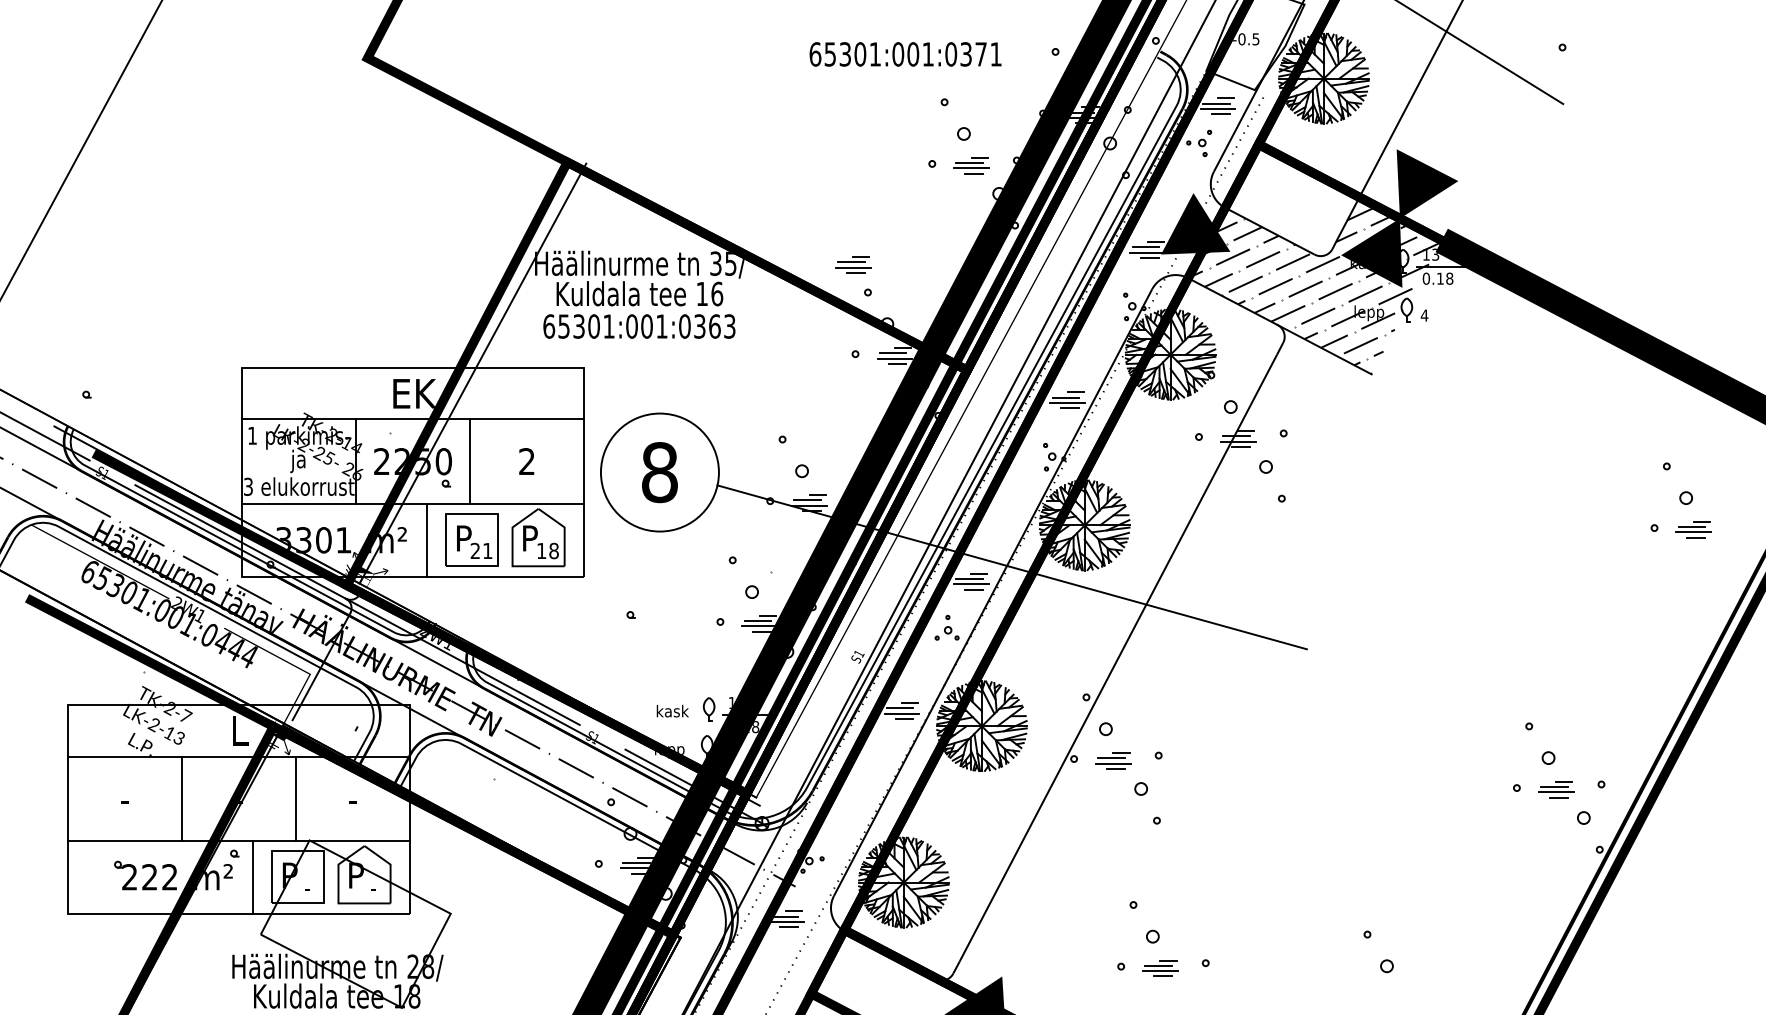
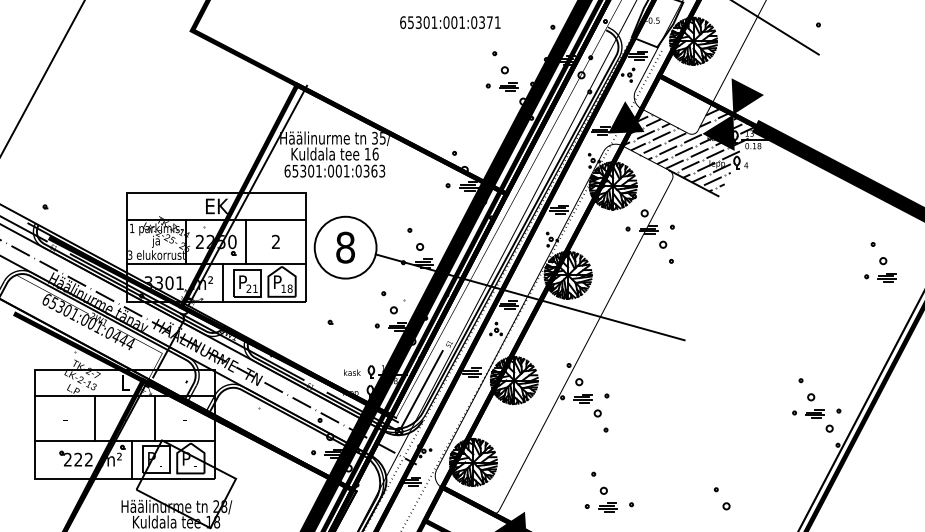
text: (905, 54) -> (450, 22), moved
part: (852, 264) -> (446, 138), removed
line: (804, 743) -> (421, 389), added

